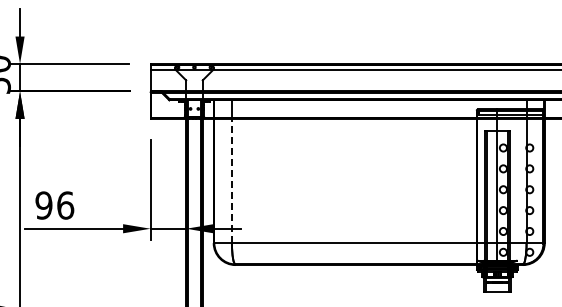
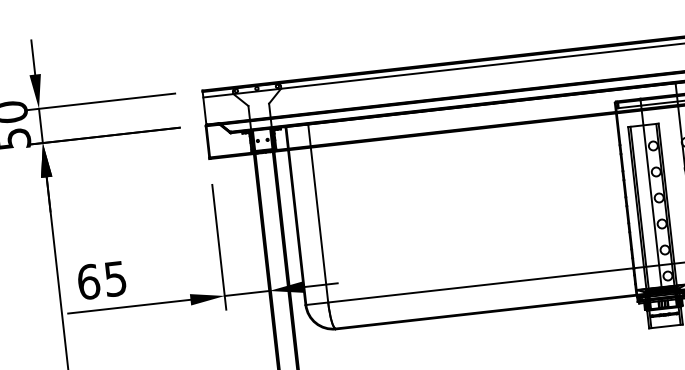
line: (231, 180) -> (318, 224), dashed -> solid
text: (54, 205) -> (101, 280), 96 -> 65

